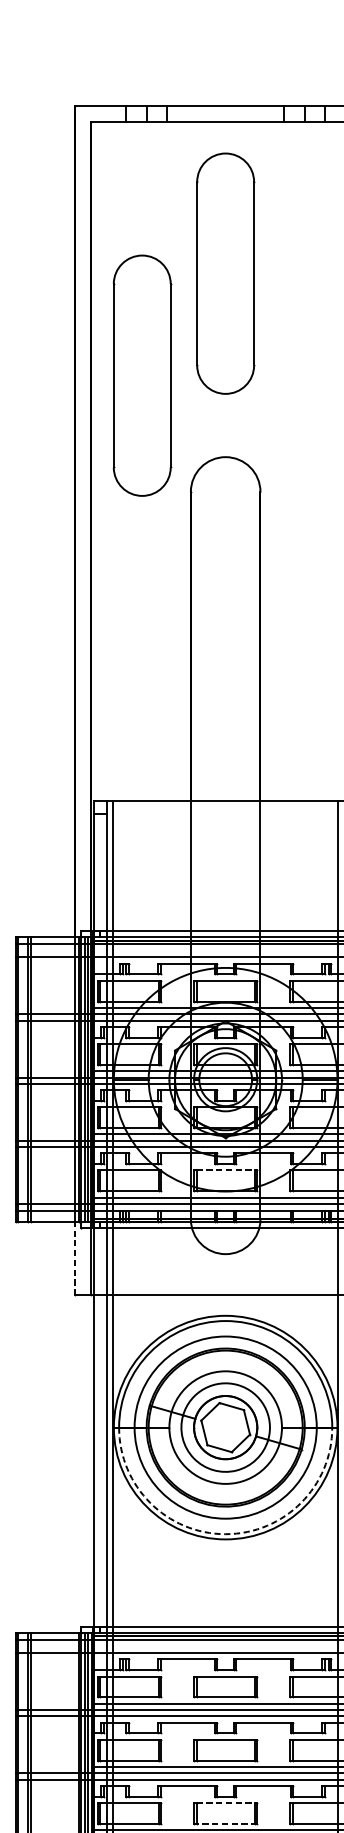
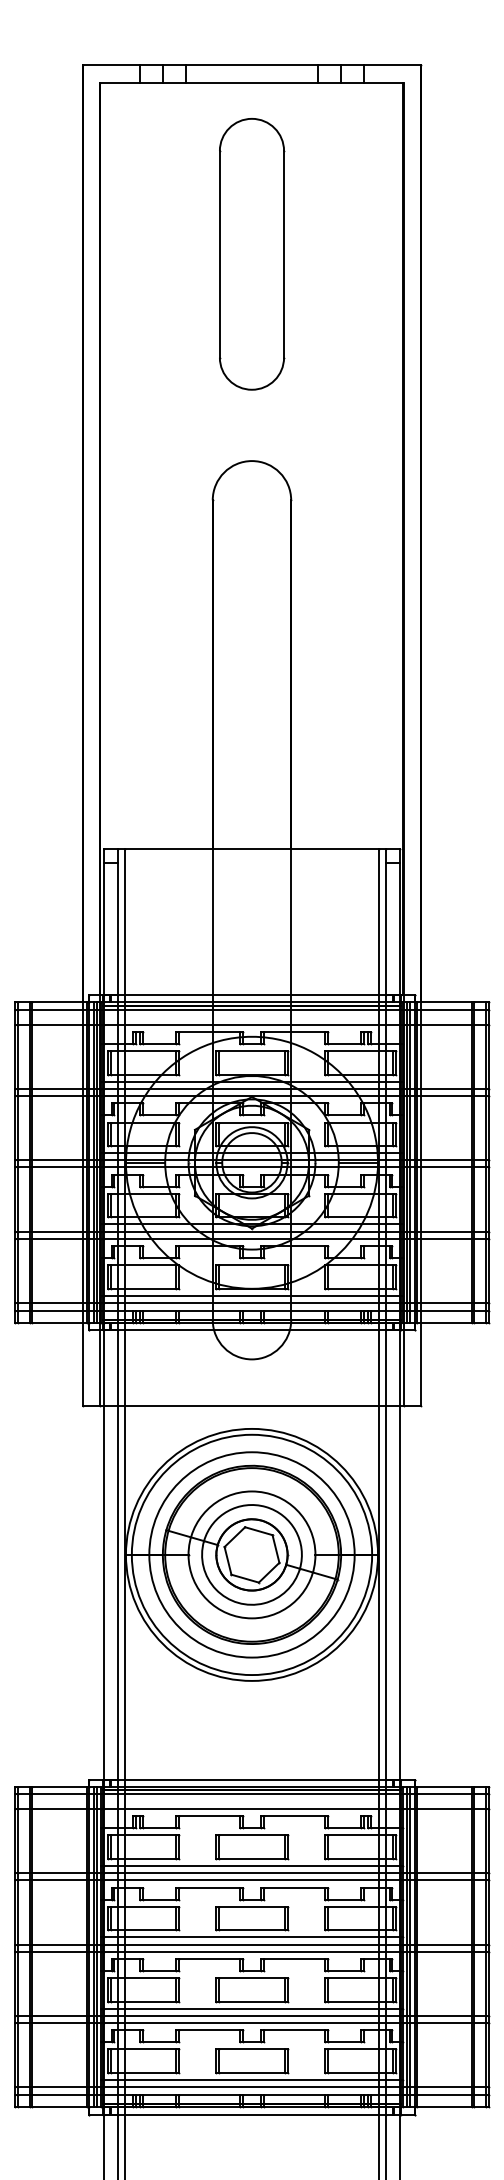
part: (142, 375) -> (158, 369), removed
line: (227, 1170) -> (253, 1265), dashed -> solid
line: (75, 1257) -> (82, 1363), dashed -> solid
arc: (225, 1534) -> (251, 1675), dashed -> solid
line: (227, 1803) -> (253, 1978), dashed -> solid
line: (226, 1823) -> (252, 2001), dashed -> solid

